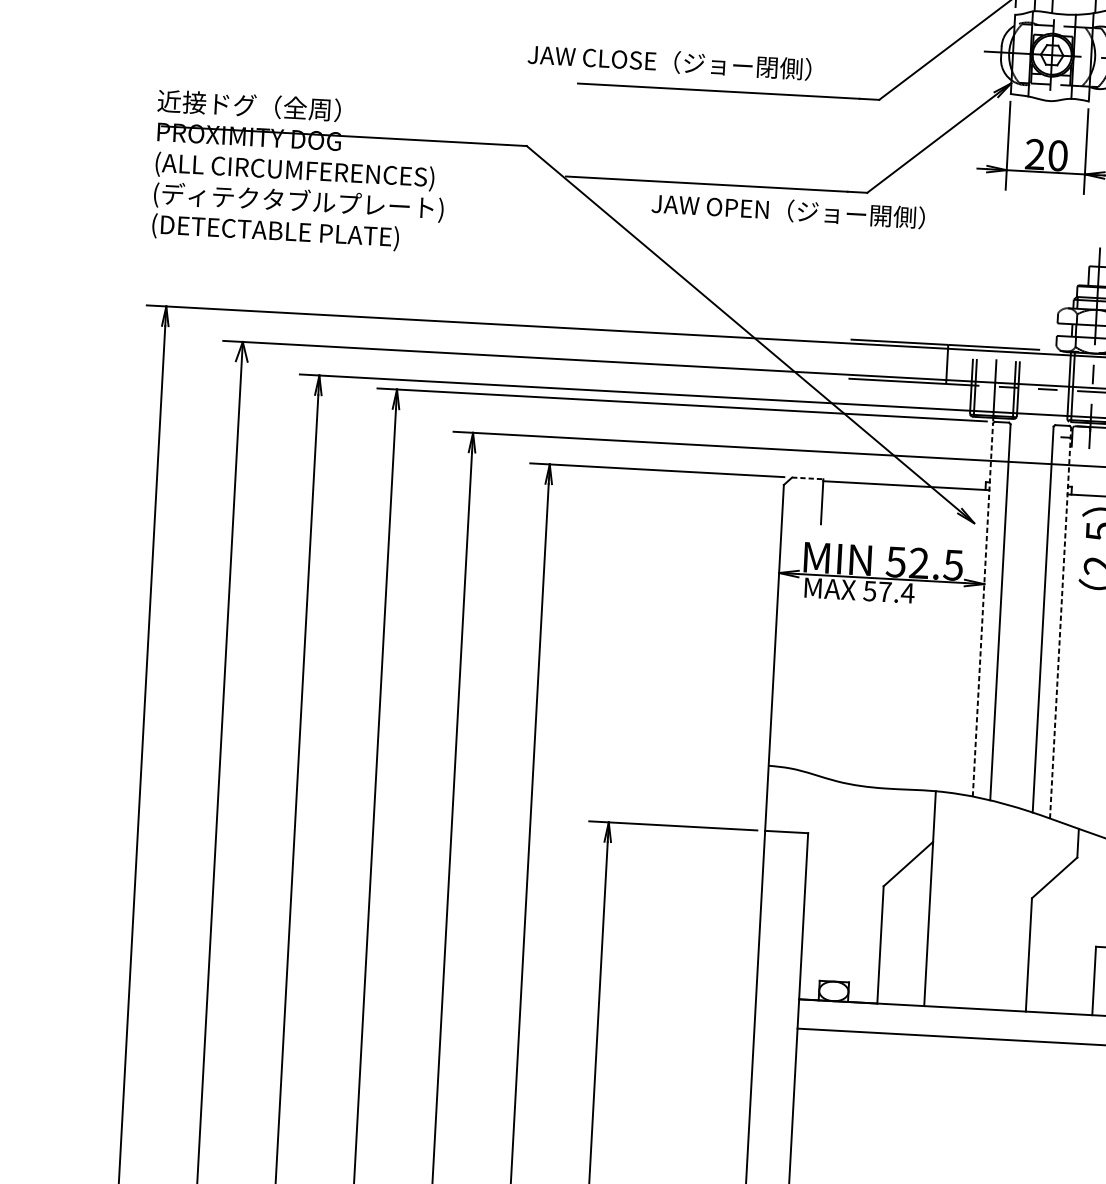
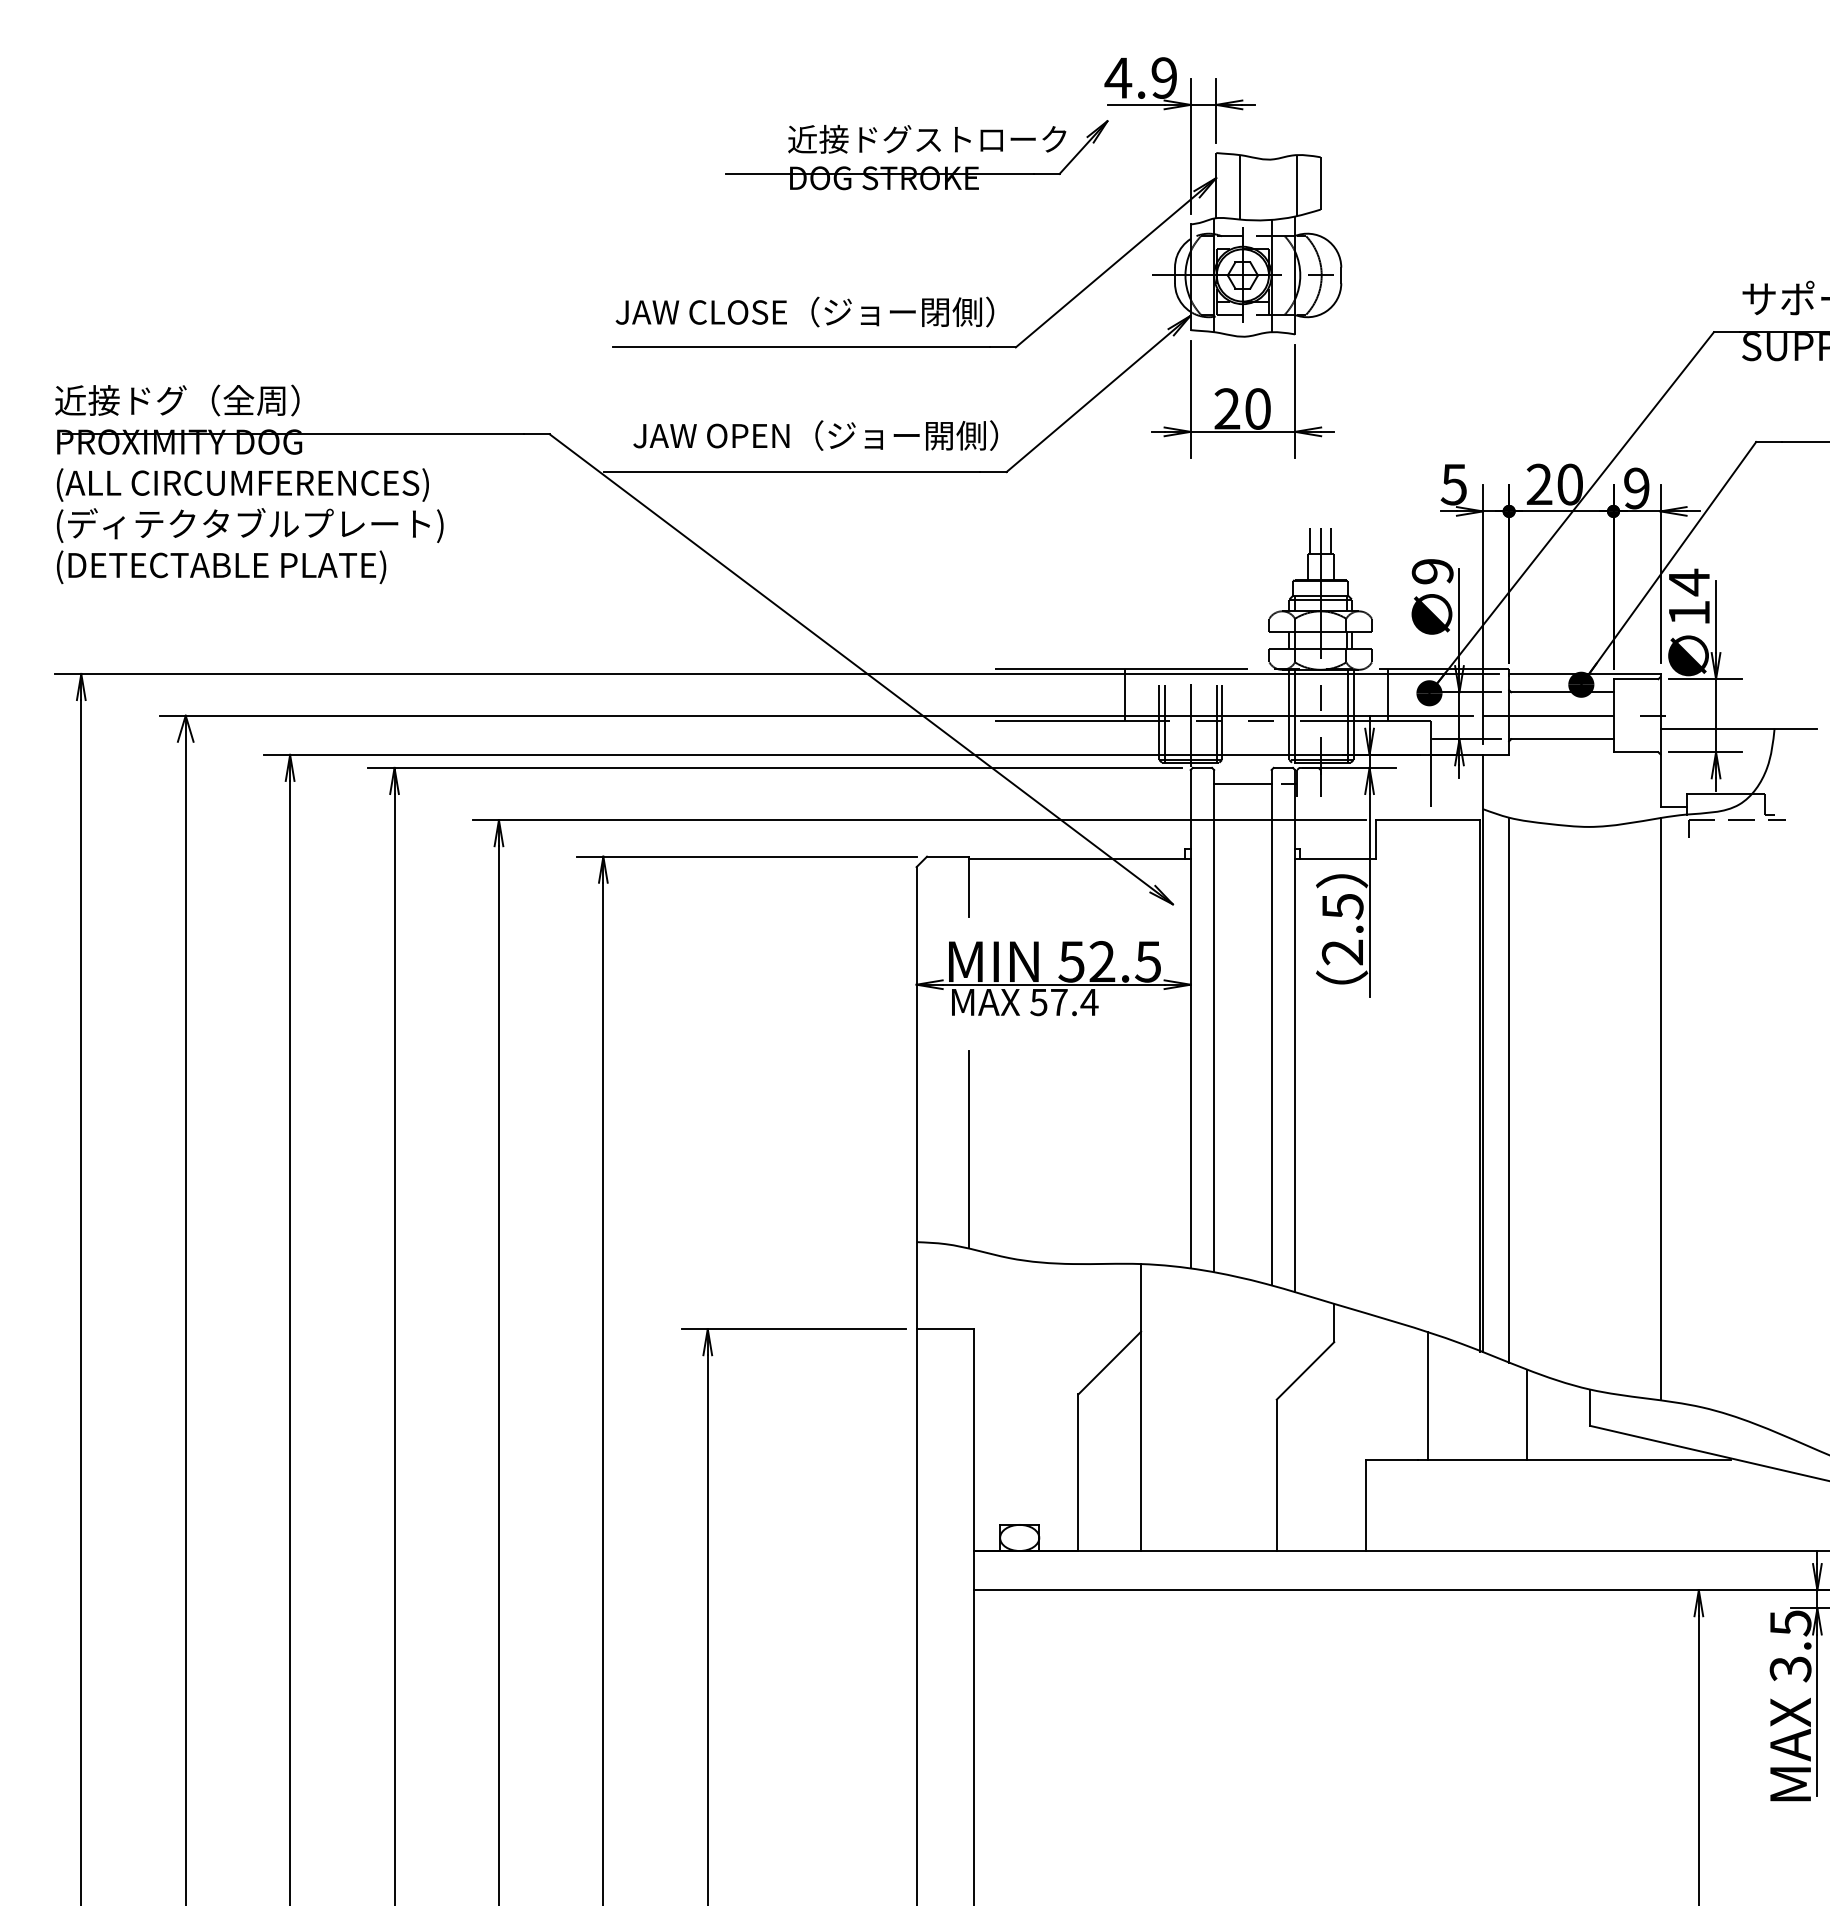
text: (669, 61) -> (804, 311), moved
text: (788, 210) -> (815, 435), moved
line: (1091, 256) -> (1309, 540), added
line: (1031, 435) -> (1242, 783), added
line: (807, 478) -> (947, 856), dashed -> solid
line: (982, 609) -> (1190, 1018), dashed -> solid
line: (1060, 622) -> (1295, 1030), dashed -> solid
line: (811, 698) -> (968, 1149), added

